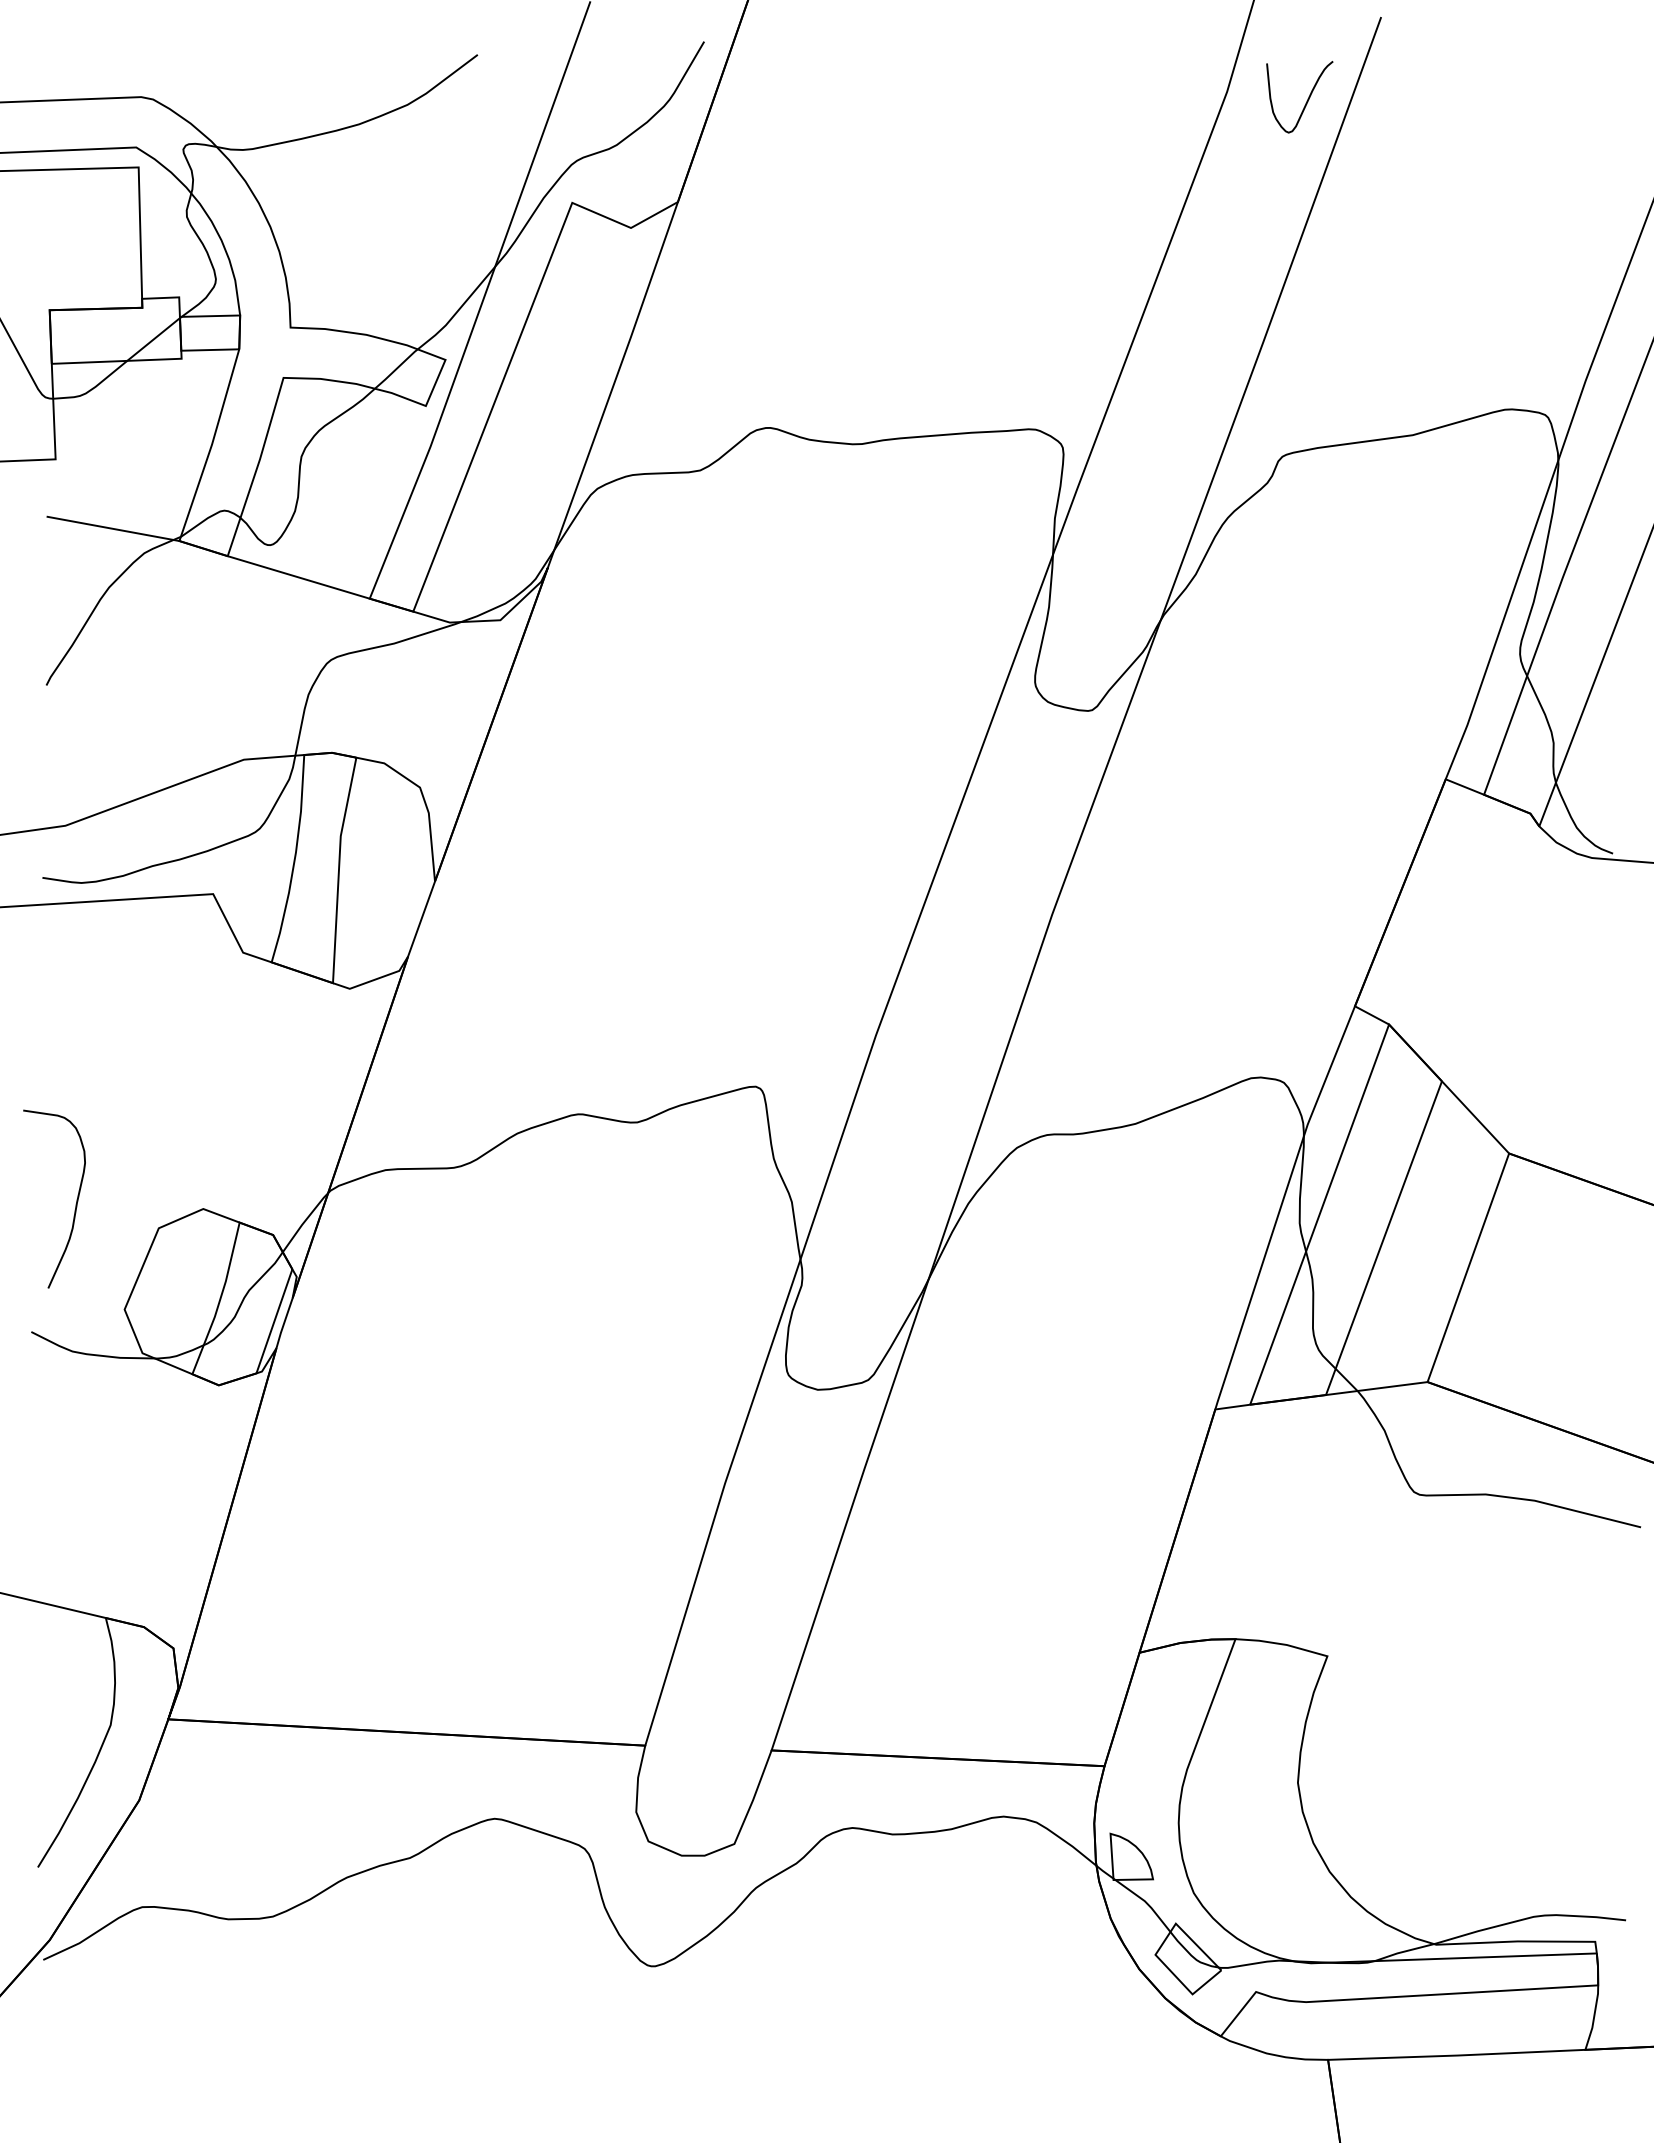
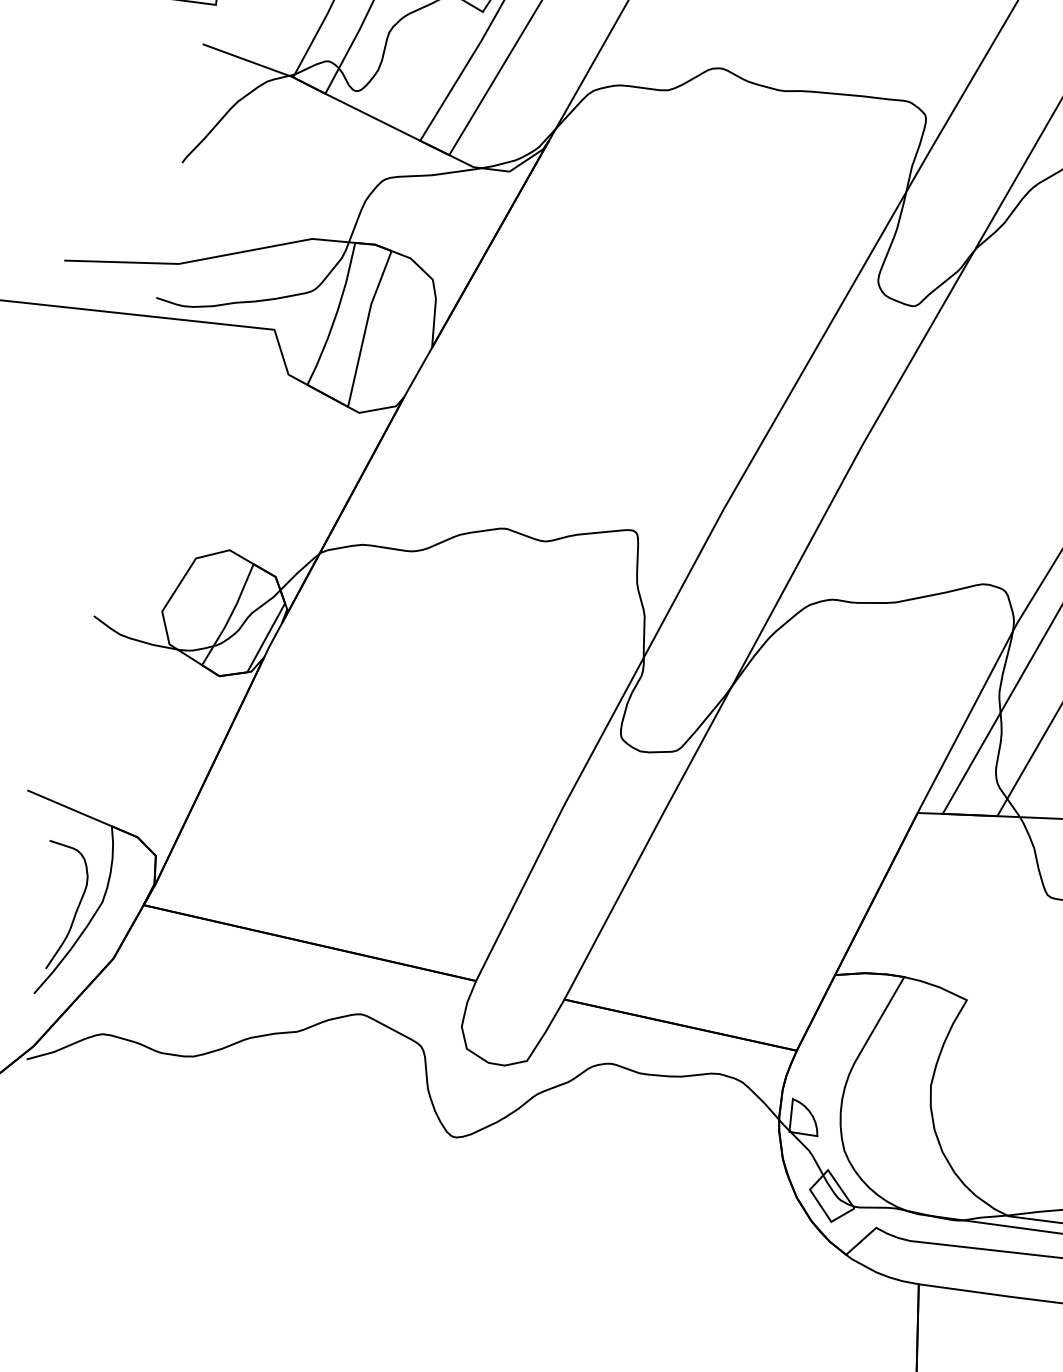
curve: (75, 1204) -> (75, 913), moved

